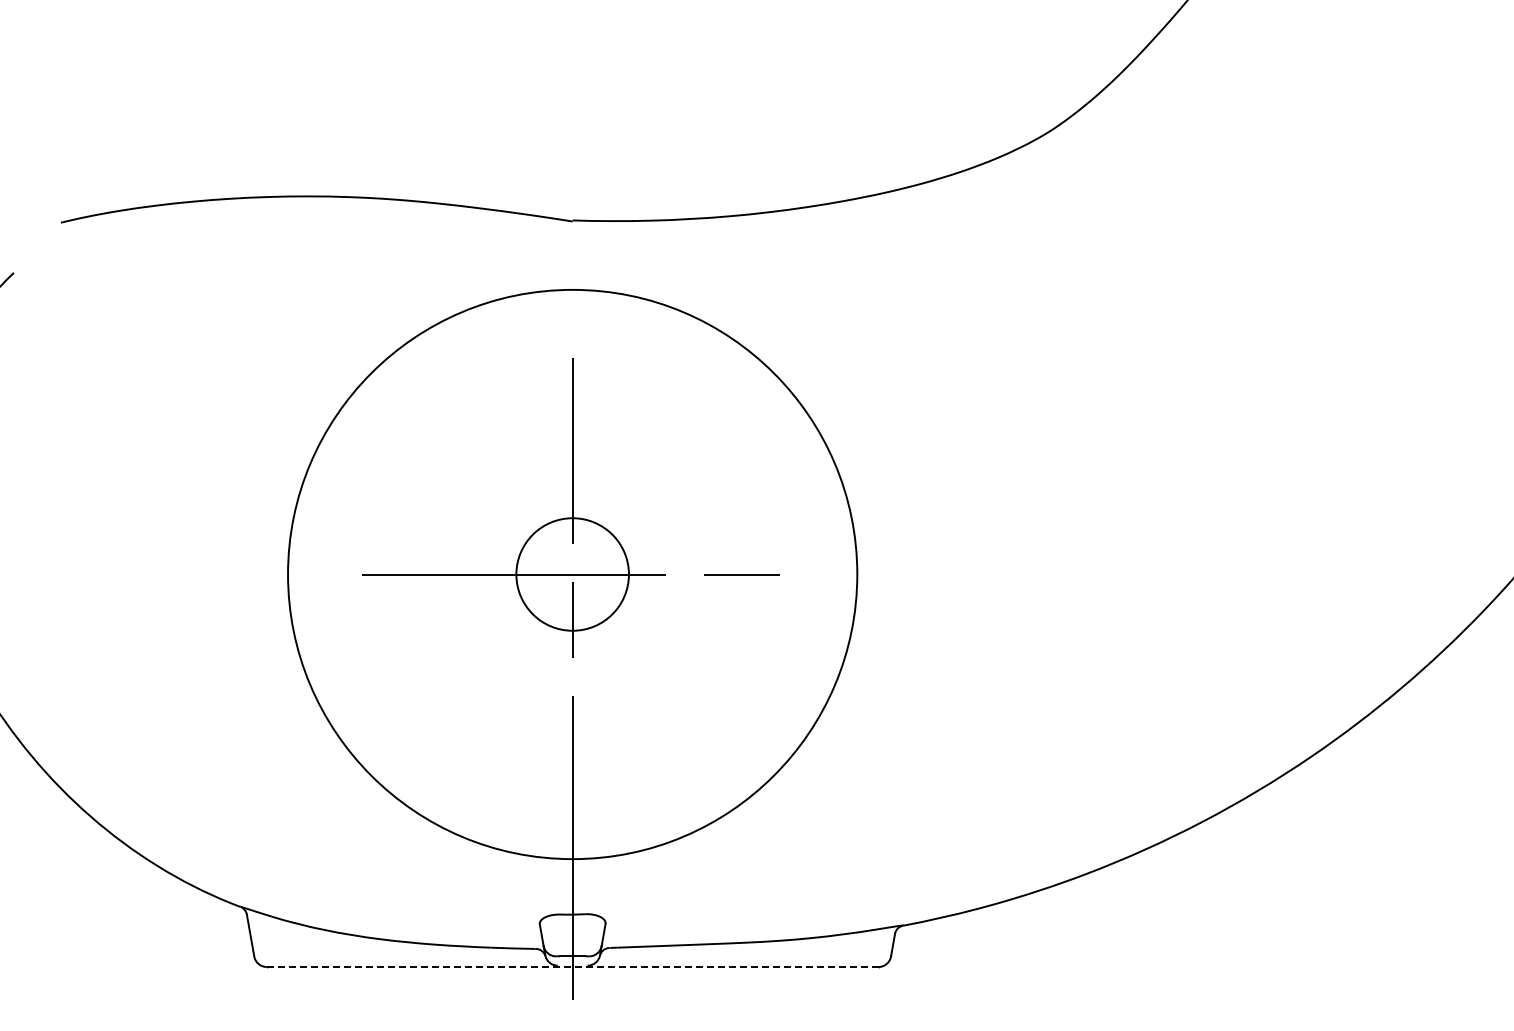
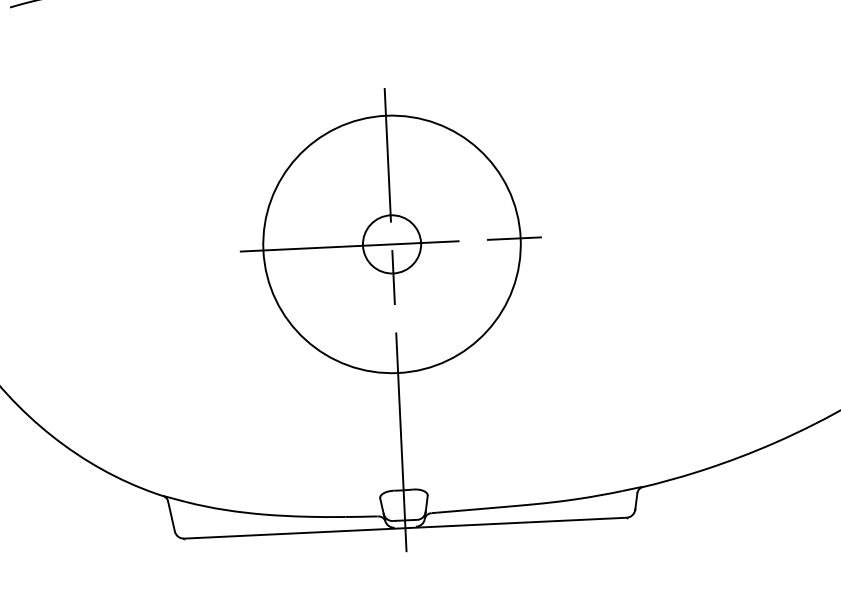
circle: (572, 574) -> (391, 244), size x0.62
circle: (572, 574) -> (391, 244), size x0.71
line: (572, 967) -> (405, 528), dashed -> solid

